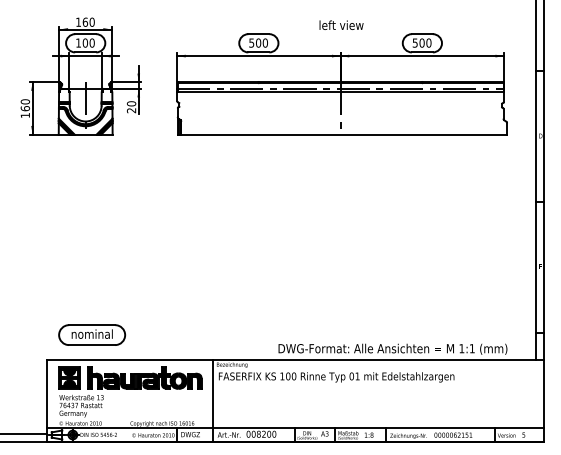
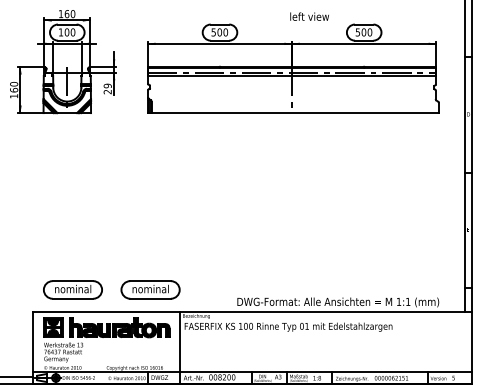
text: (341, 24) -> (309, 16), moved
text: (131, 103) -> (107, 85), 20 -> 29
part: (180, 334) -> (150, 289), added

